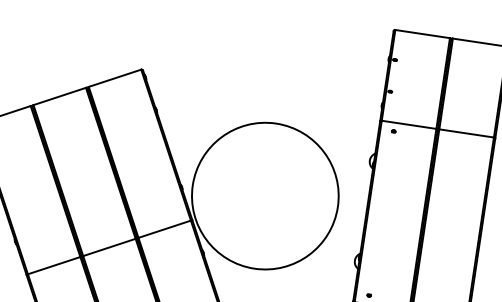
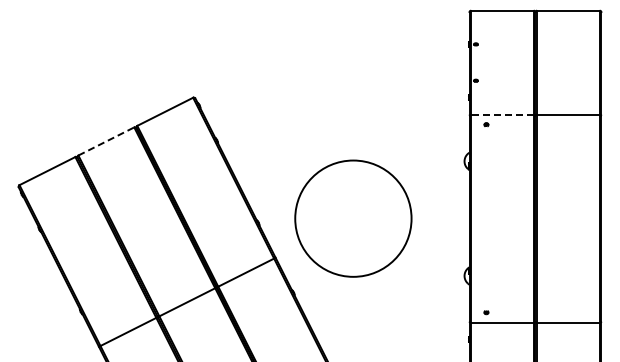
line: (59, 96) -> (106, 141), solid -> dashed
line: (409, 124) -> (502, 114), solid -> dashed
circle: (265, 195) -> (353, 218), size x0.7

